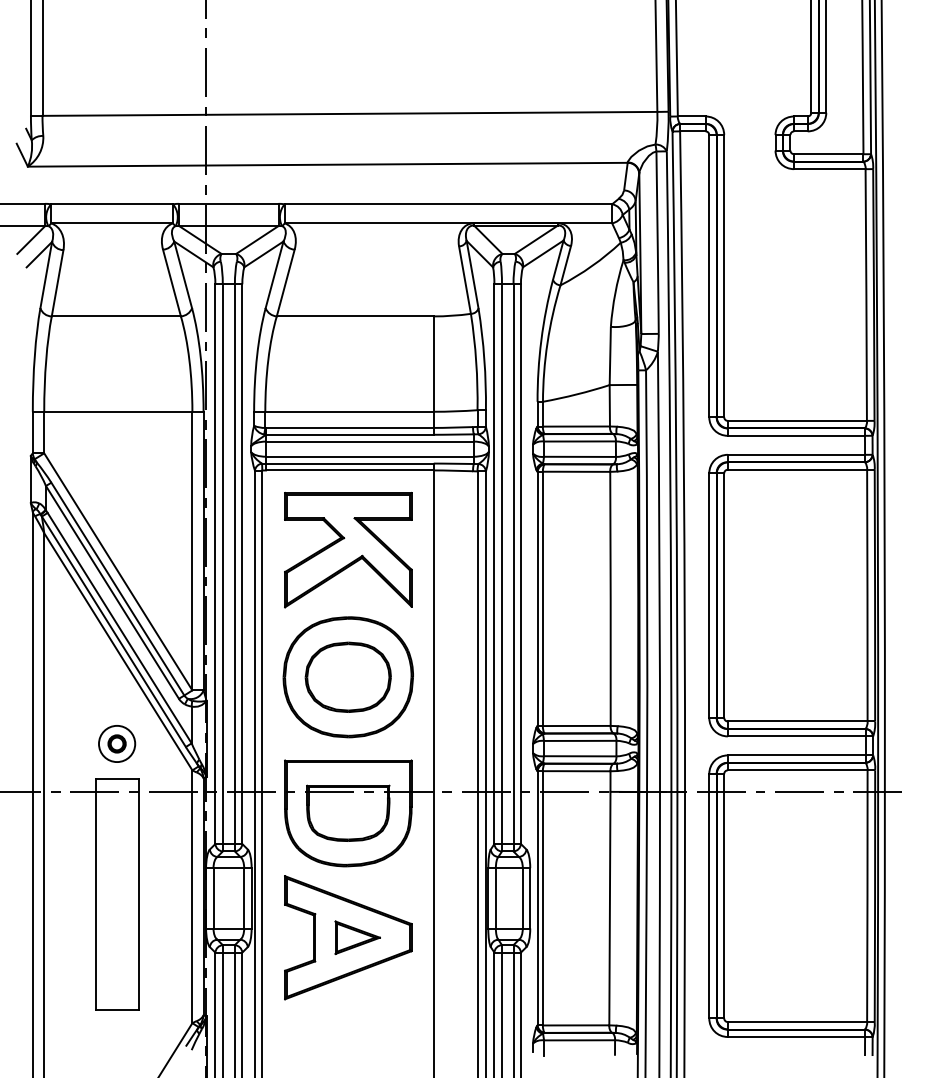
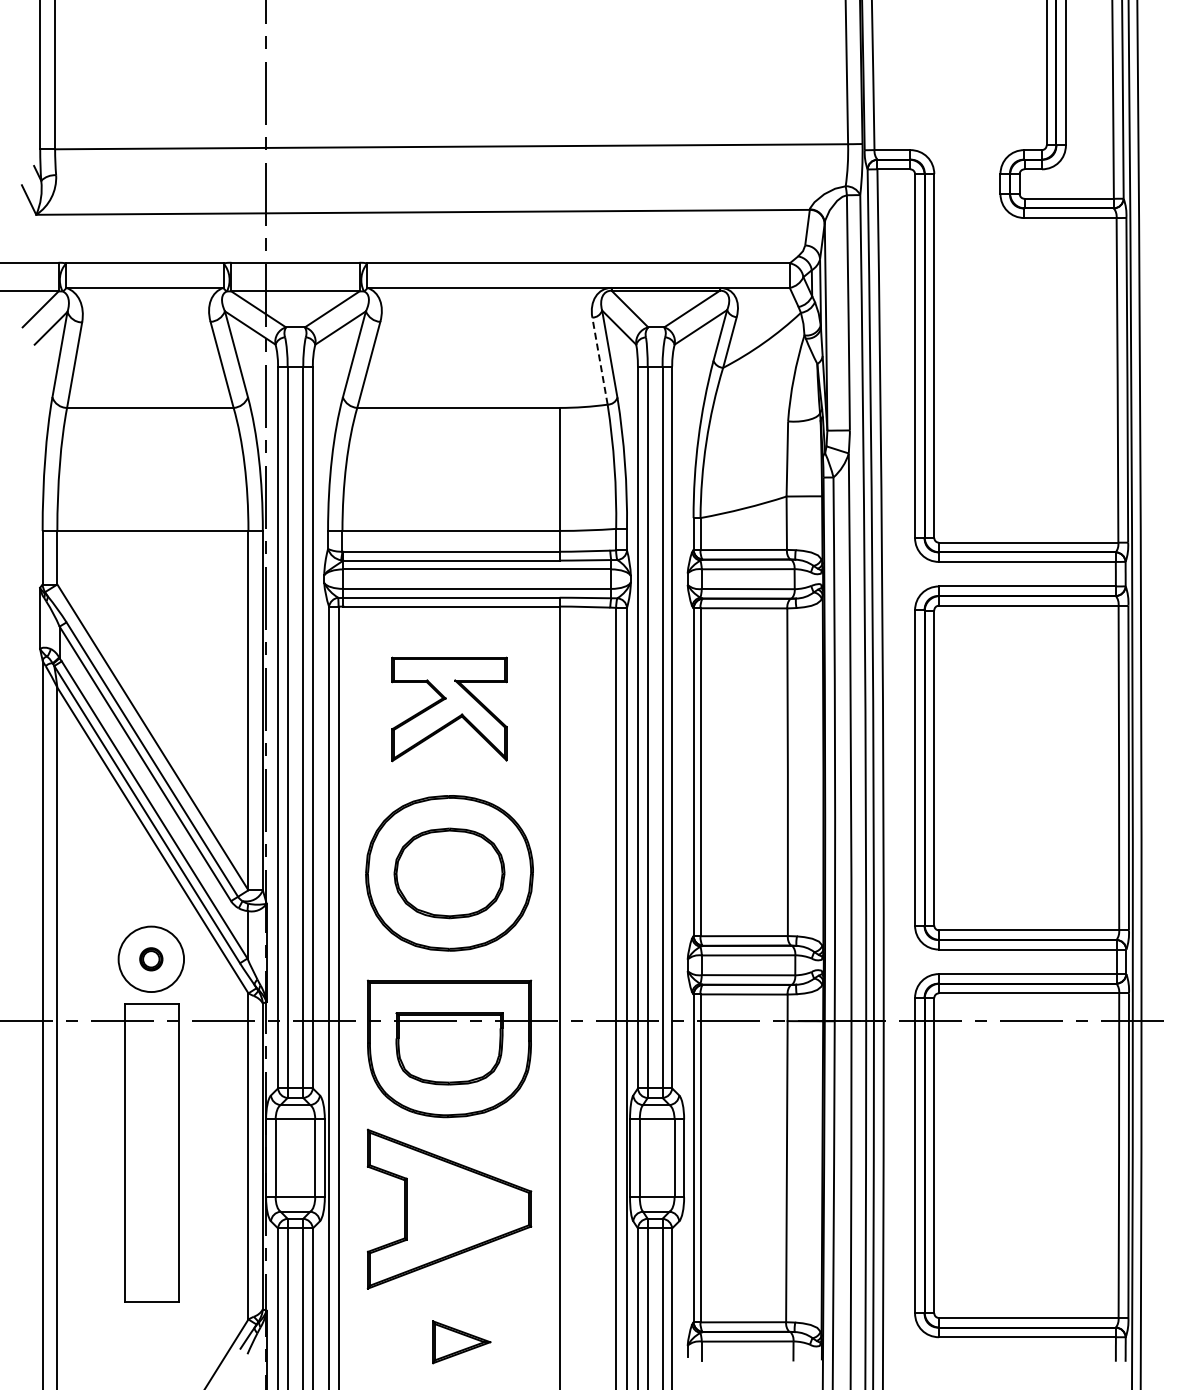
line: (464, 279) -> (599, 360), solid -> dashed
part: (348, 550) -> (449, 709), size x0.7
circle: (116, 743) -> (150, 958), size x1.4
part: (357, 937) -> (461, 1342), moved

